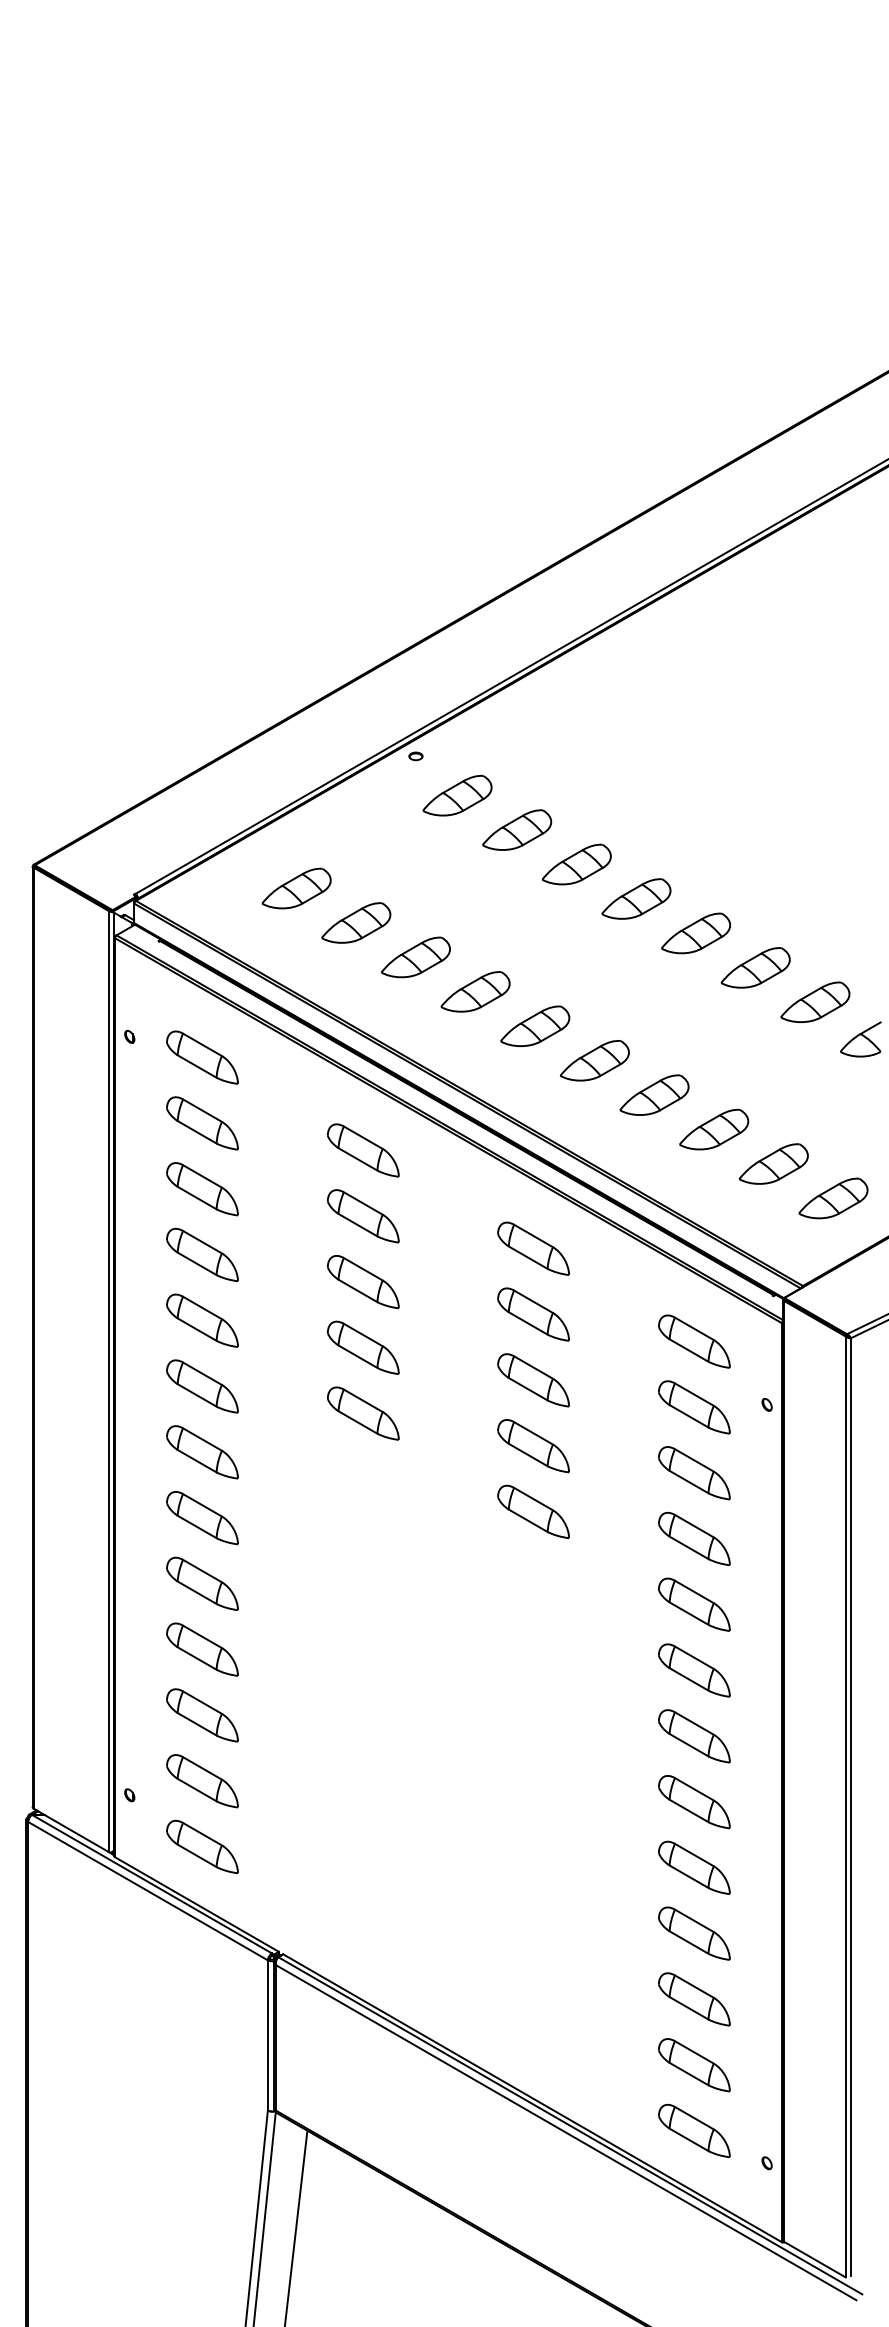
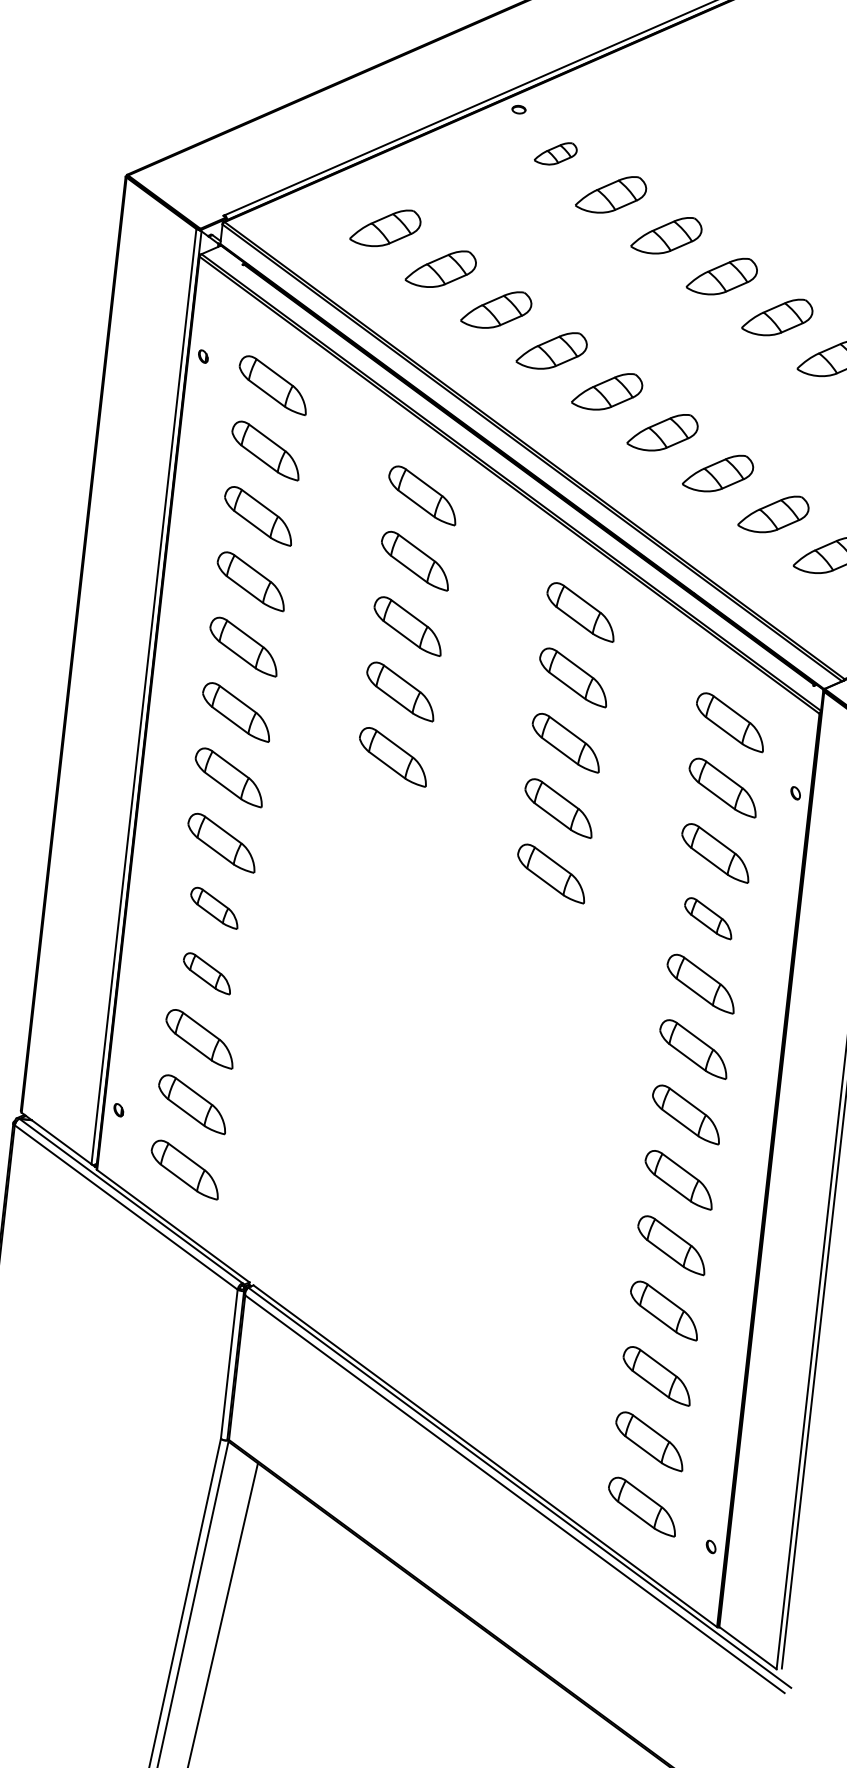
part: (457, 795) -> (555, 153), size x0.6
part: (694, 1538) -> (708, 917), size x0.7
part: (202, 1583) -> (214, 907), size x0.7
part: (202, 1649) -> (207, 973), size x0.7

